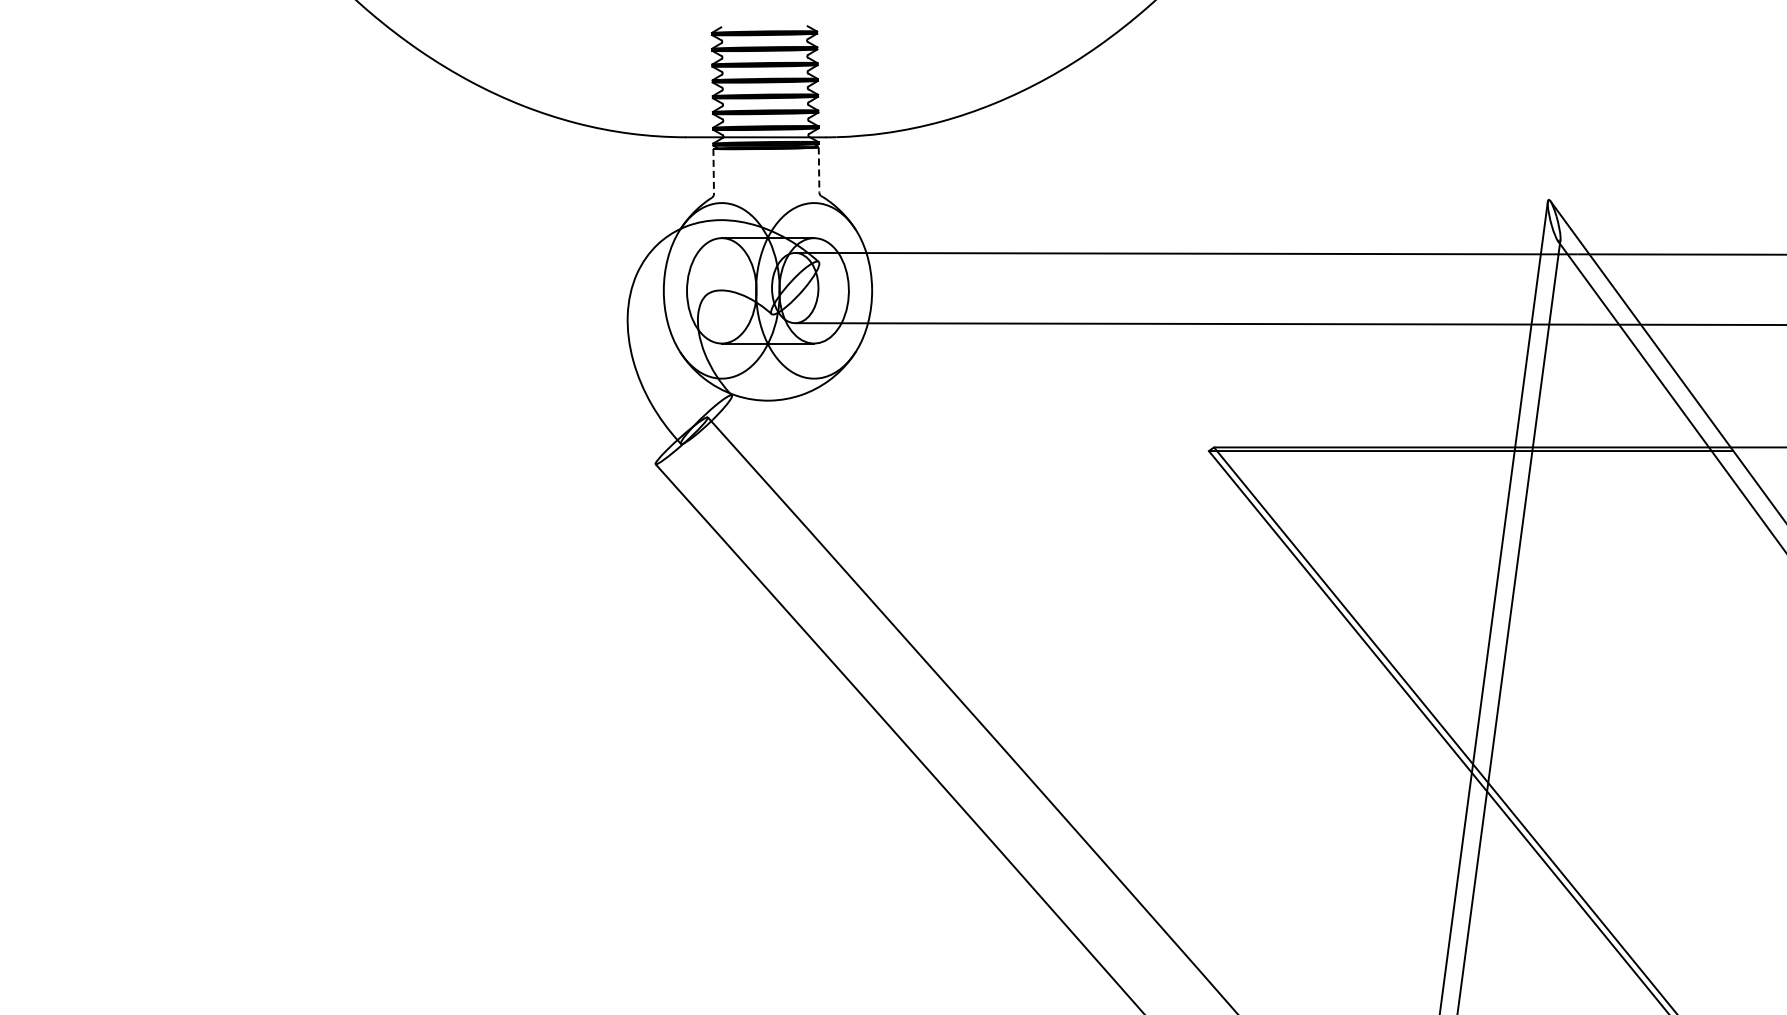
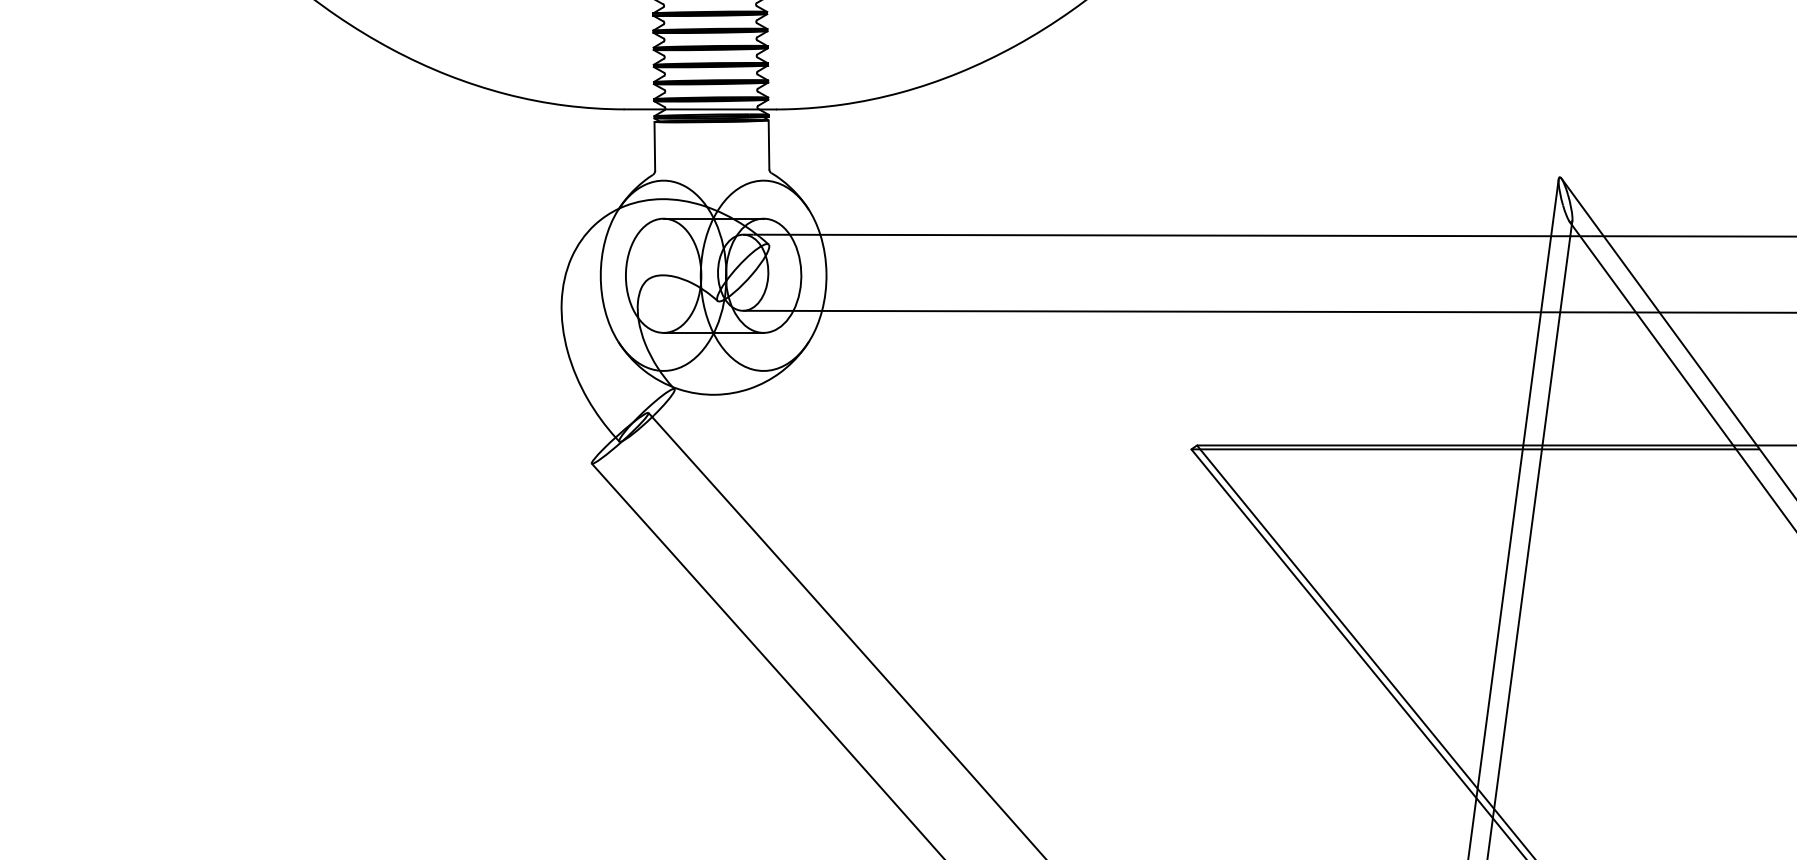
line: (819, 170) -> (769, 145), dashed -> solid
line: (713, 171) -> (654, 146), dashed -> solid

